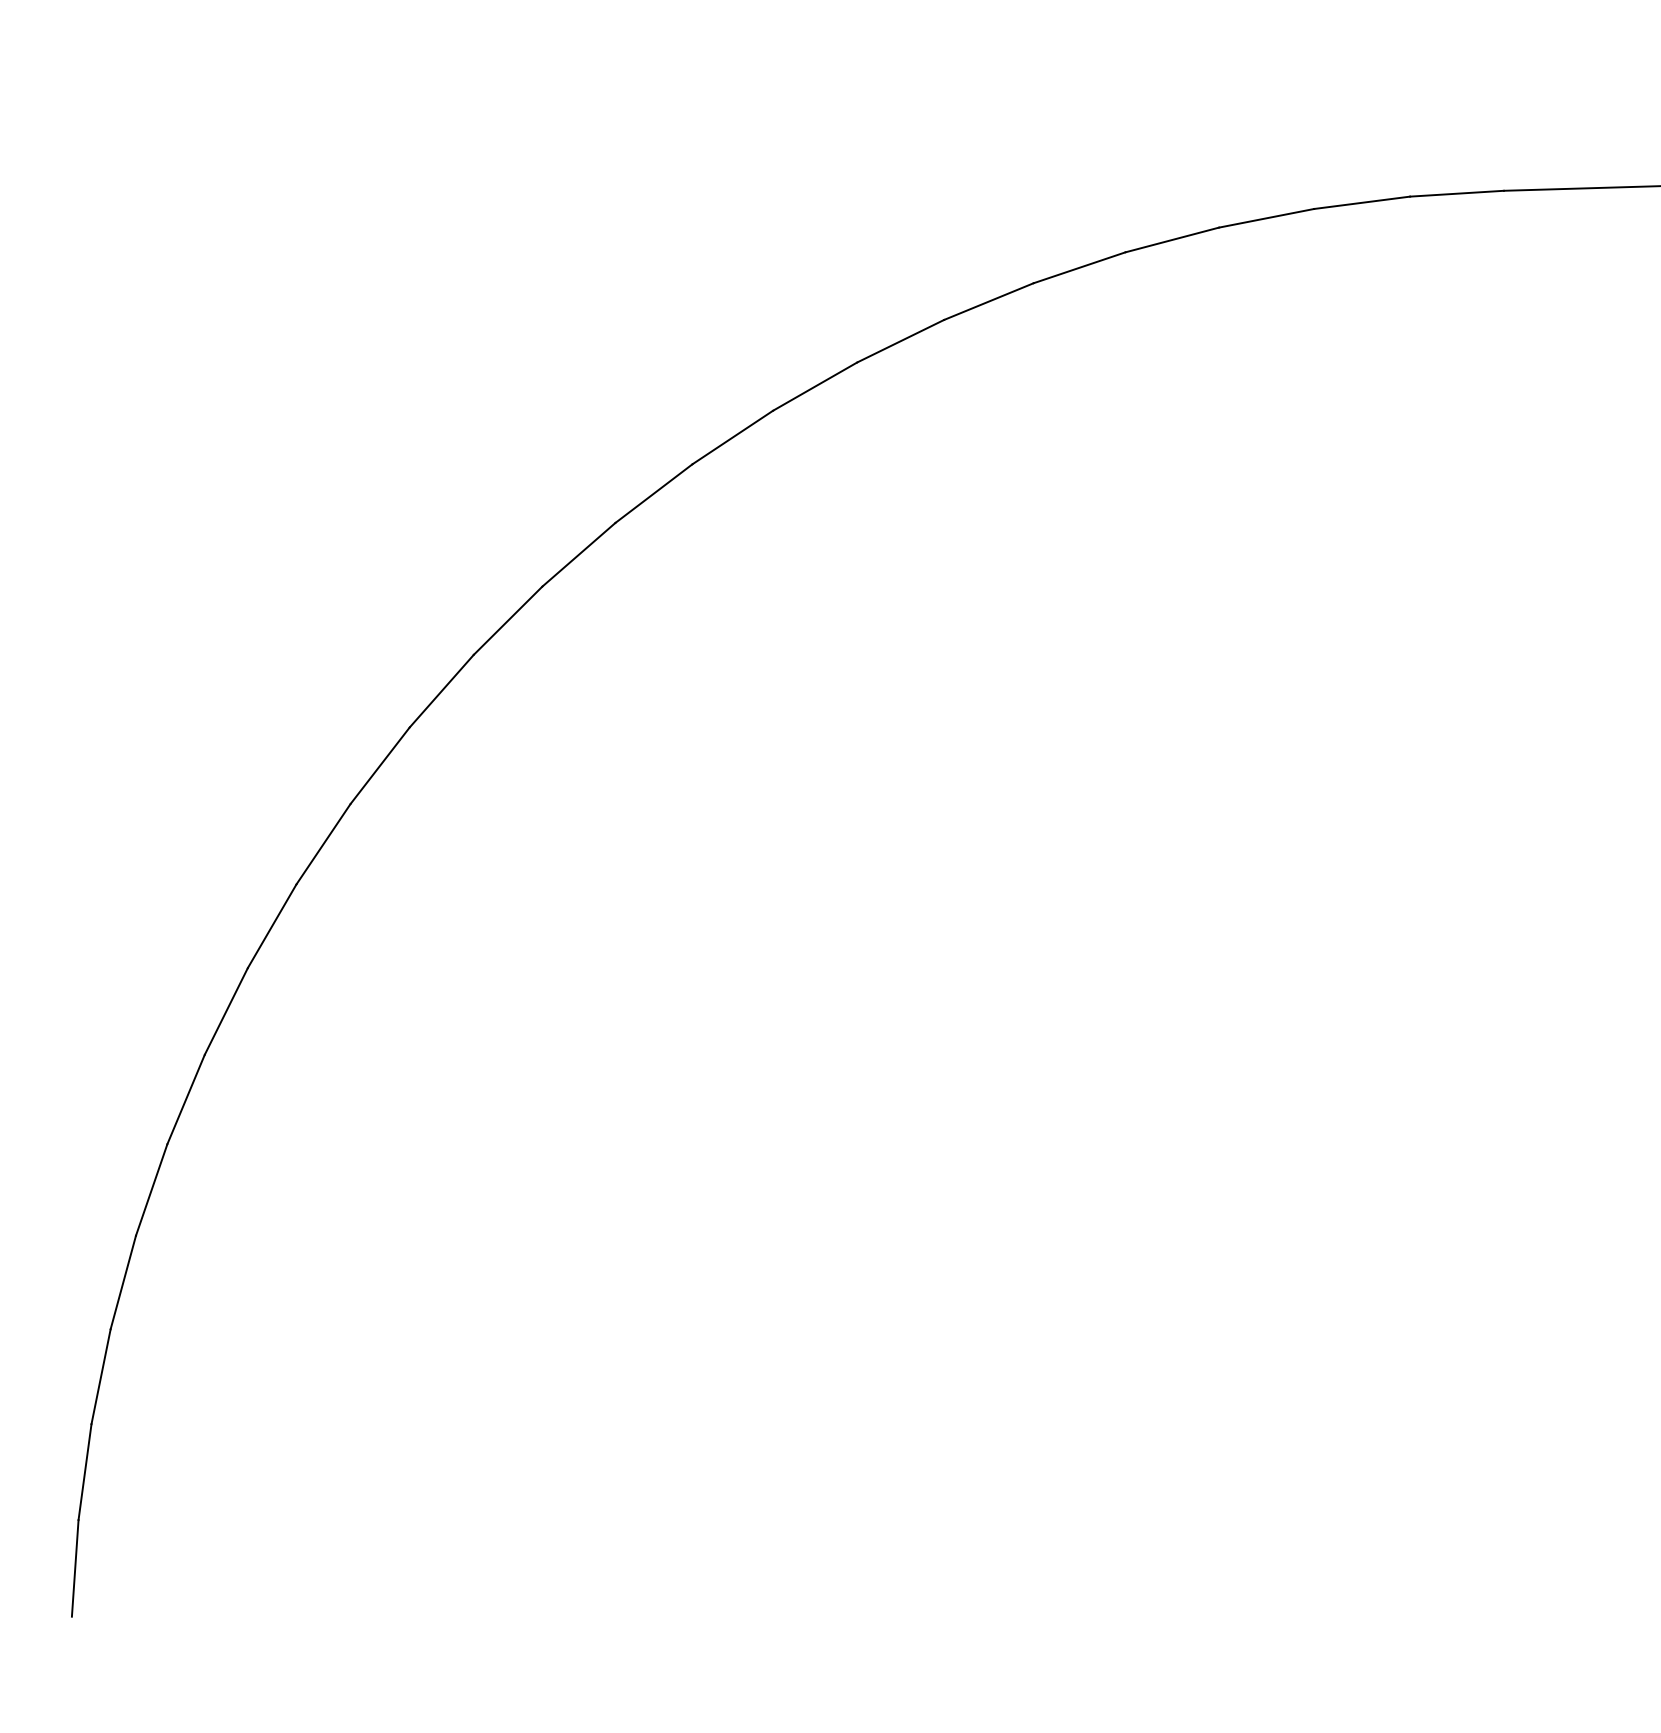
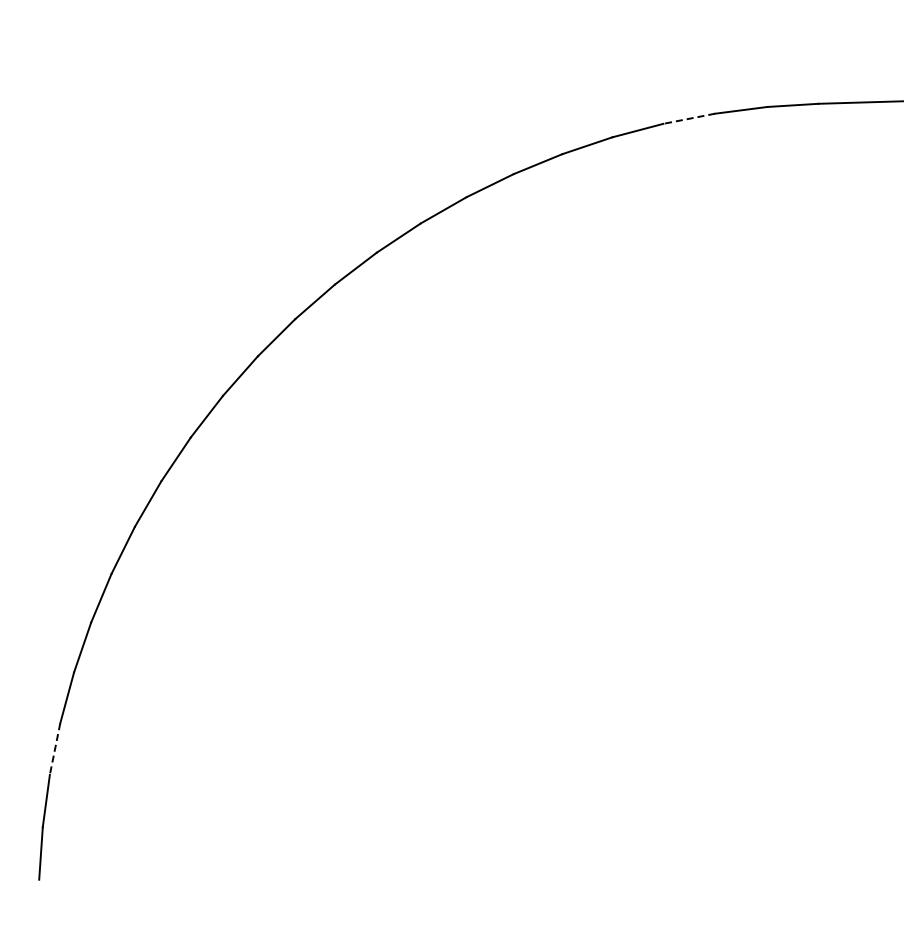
line: (1265, 217) -> (688, 118), solid -> dashed
line: (100, 1377) -> (54, 749), solid -> dashed

